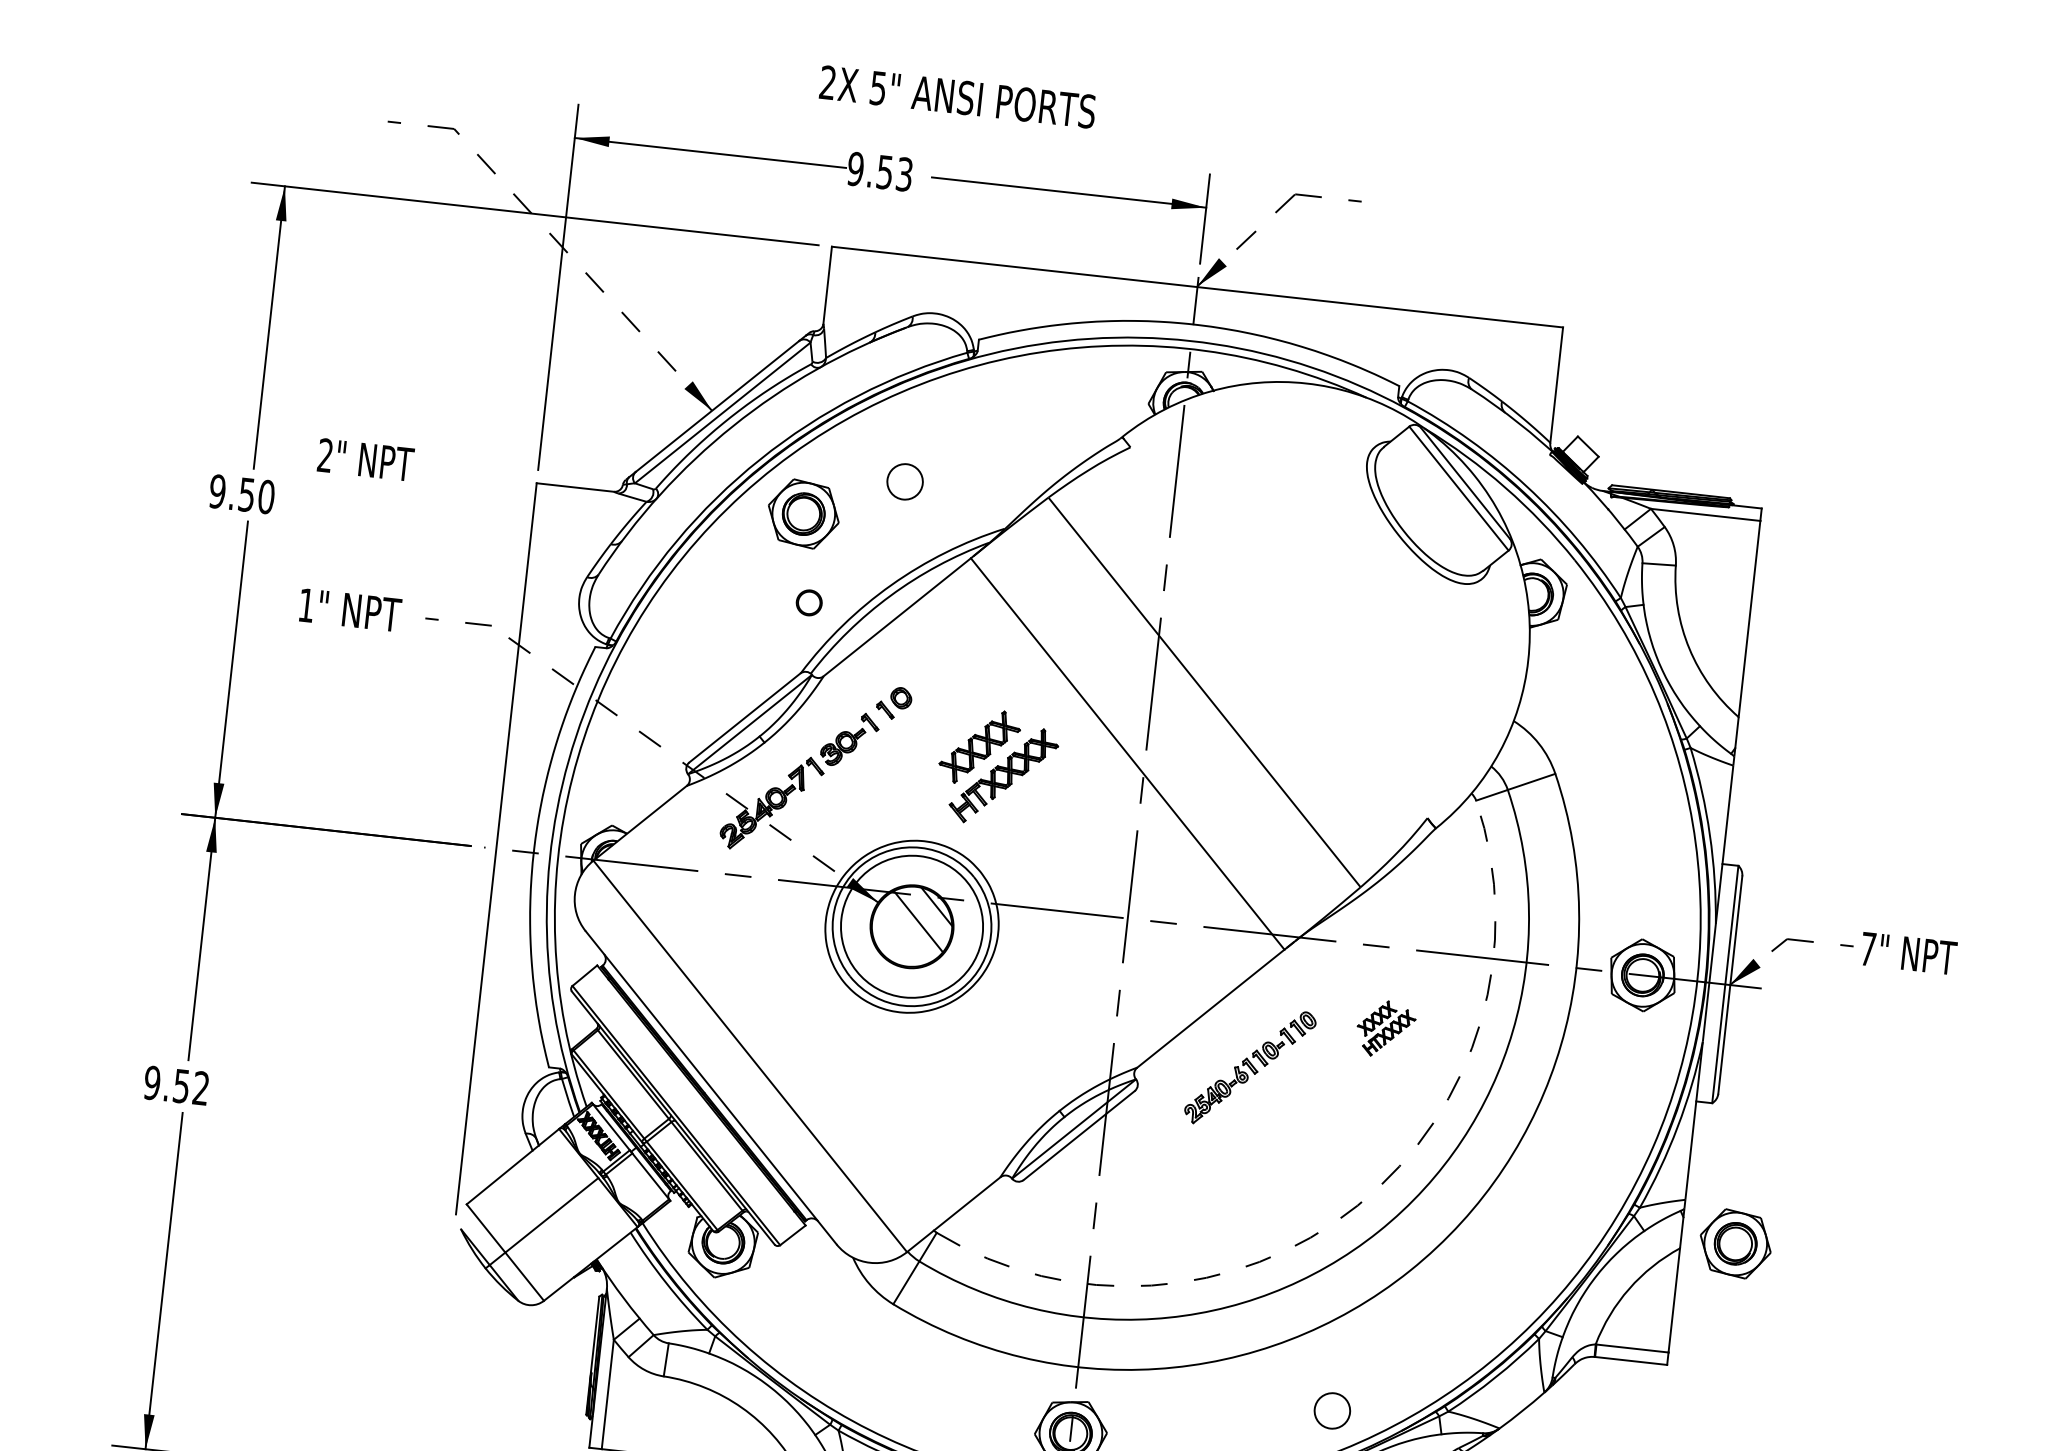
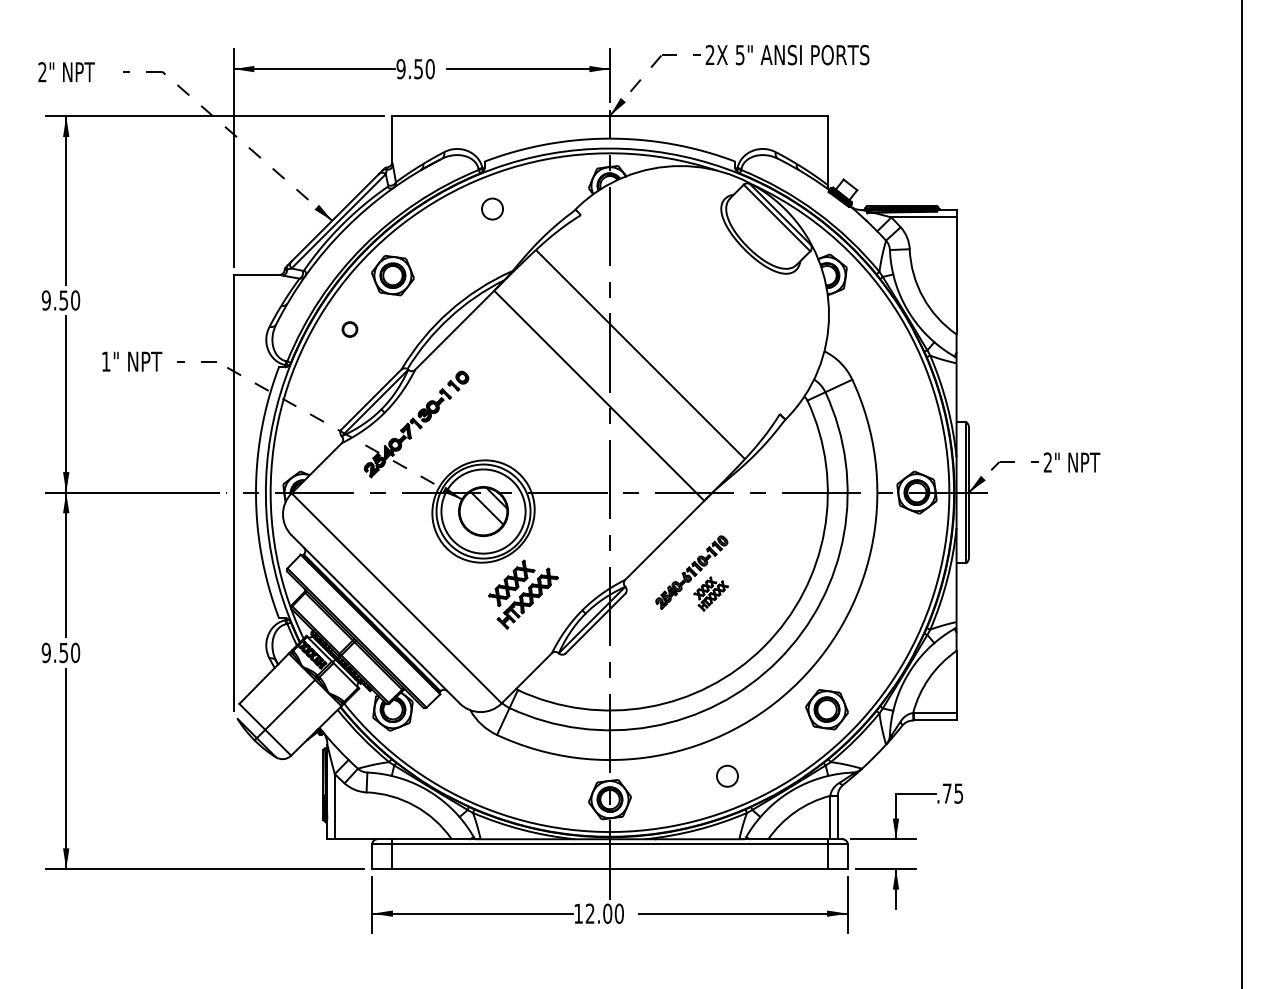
text: (957, 97) -> (787, 55), moved
text: (903, 174) -> (429, 69), 9.53 -> 9.50
text: (365, 460) -> (66, 72), moved
circle: (905, 480) -> (492, 208), moved
part: (808, 602) -> (349, 329), moved
part: (997, 767) -> (523, 594), moved
text: (1867, 948) -> (1047, 462), 7" -> 2"
part: (1384, 1028) -> (710, 593), moved
text: (201, 1087) -> (75, 652), 9.52 -> 9.50
arc: (1358, 1205) -> (764, 646), dashed -> solid
part: (1734, 1243) -> (826, 709), moved
circle: (1332, 1409) -> (727, 775), moved

